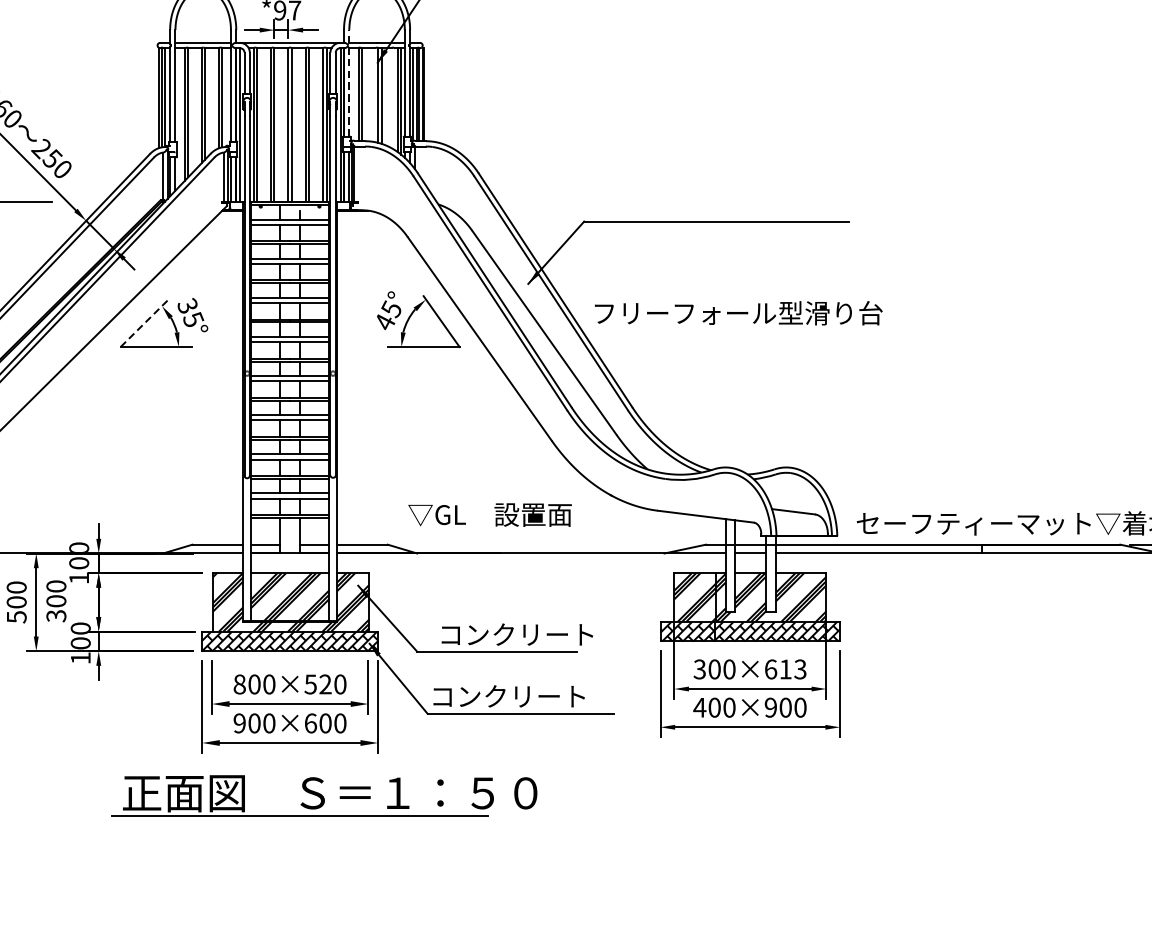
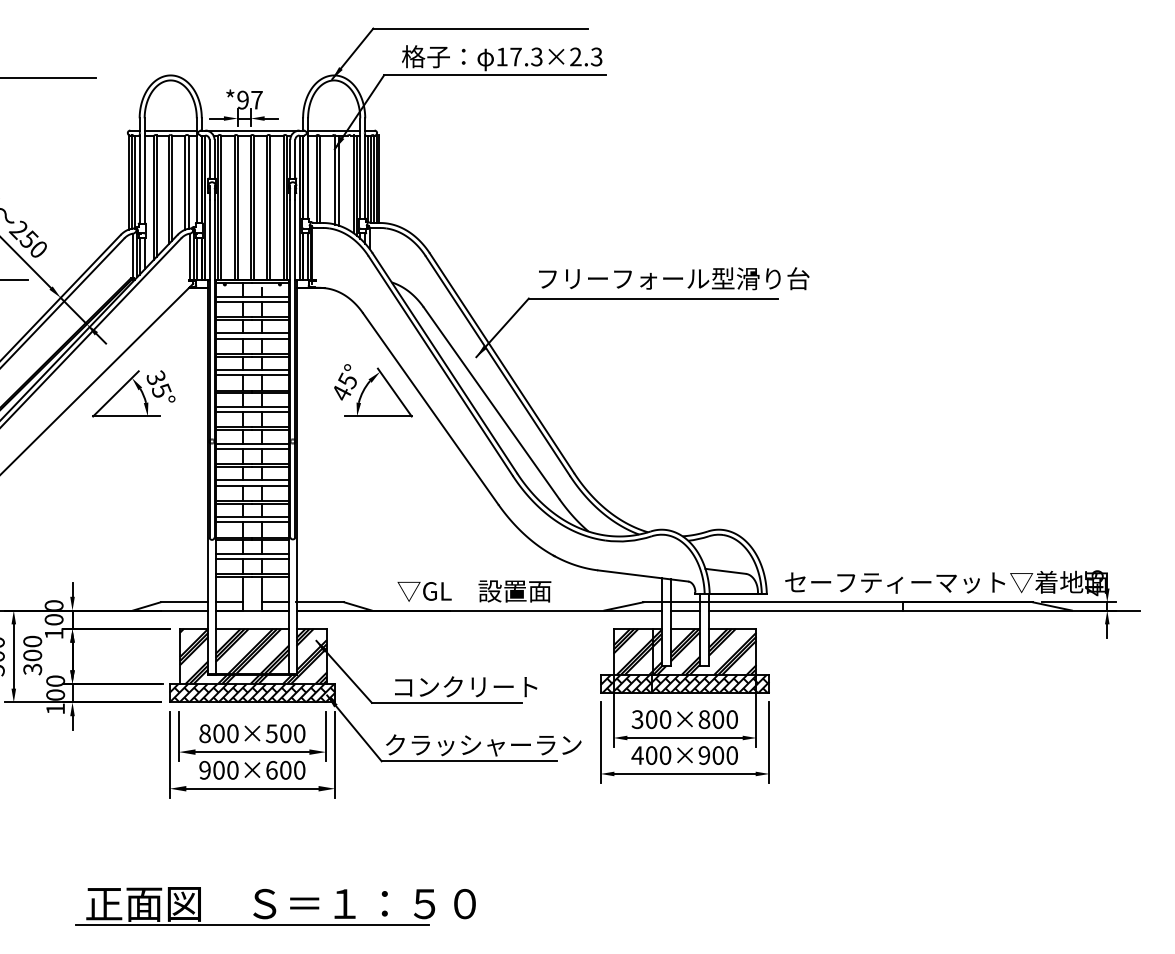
line: (349, 83) -> (308, 168), dashed -> solid
text: (739, 313) -> (674, 278), moved
line: (145, 322) -> (116, 393), dashed -> solid
text: (490, 515) -> (474, 591), moved
text: (784, 669) -> (717, 719), 300×613 -> 300×800
text: (325, 684) -> (285, 733), 800×520 -> 800×500
text: (535, 697) -> (483, 745), コンクリート -> クラッシャーラン
part: (324, 795) -> (275, 906), moved

